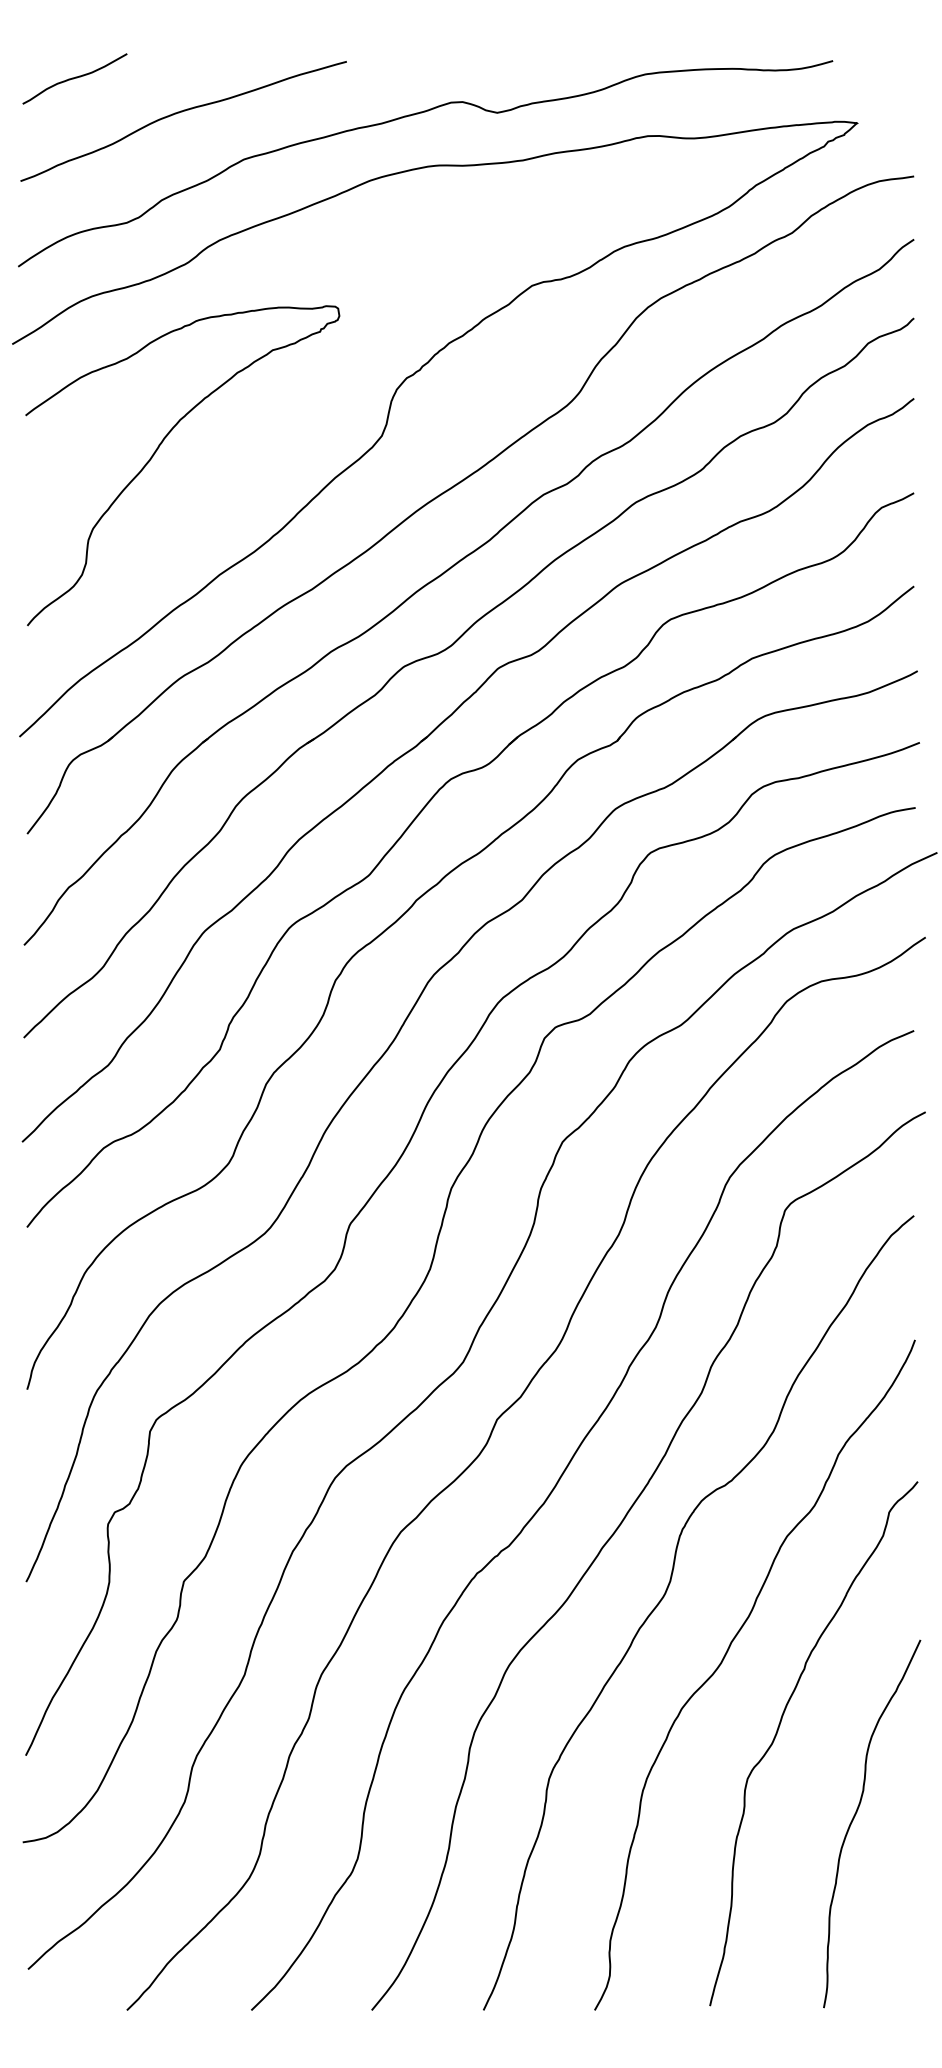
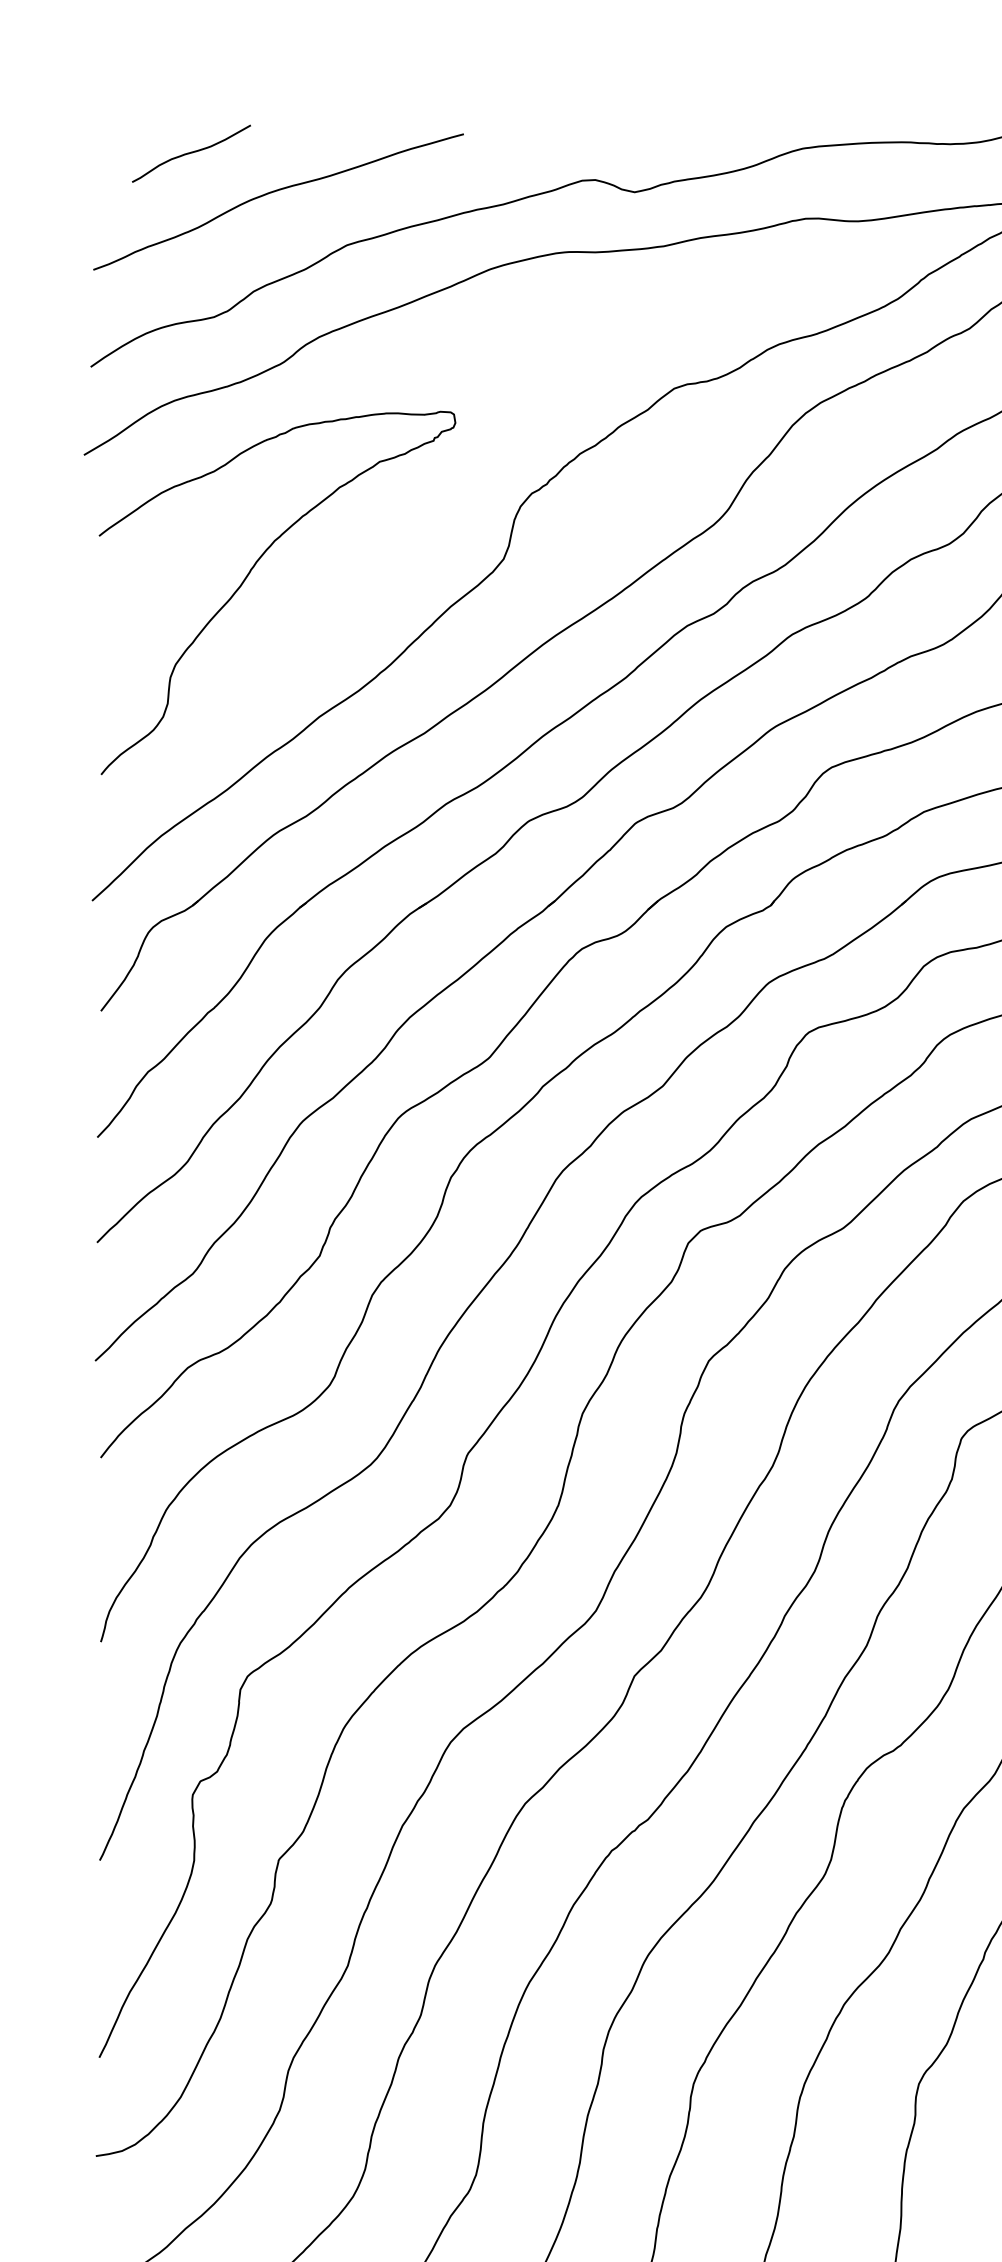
curve: (74, 78) -> (190, 153), moved

